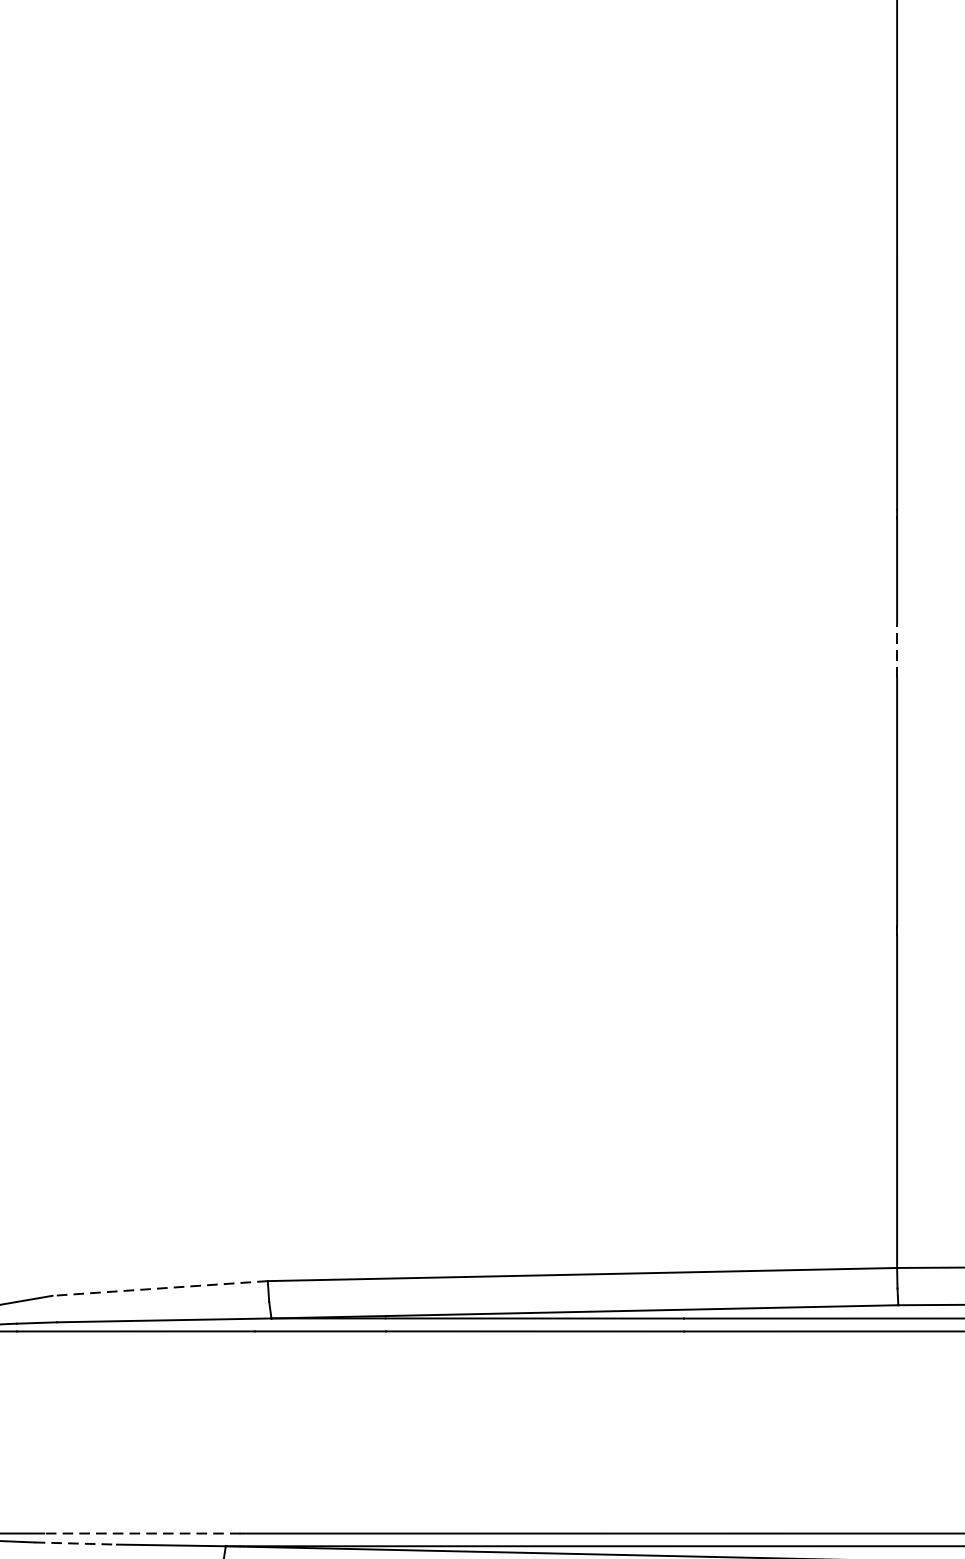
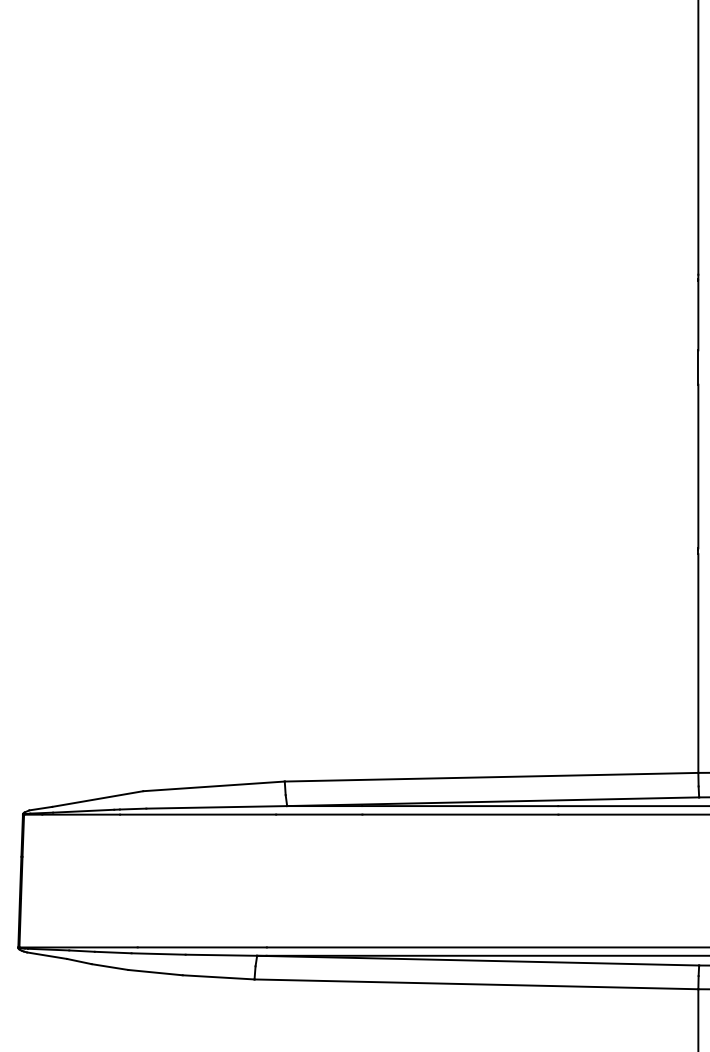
line: (897, 651) -> (698, 367), dashed -> solid
line: (160, 1288) -> (214, 786), dashed -> solid
line: (142, 1533) -> (202, 947), dashed -> solid
line: (77, 1544) -> (159, 954), dashed -> solid

